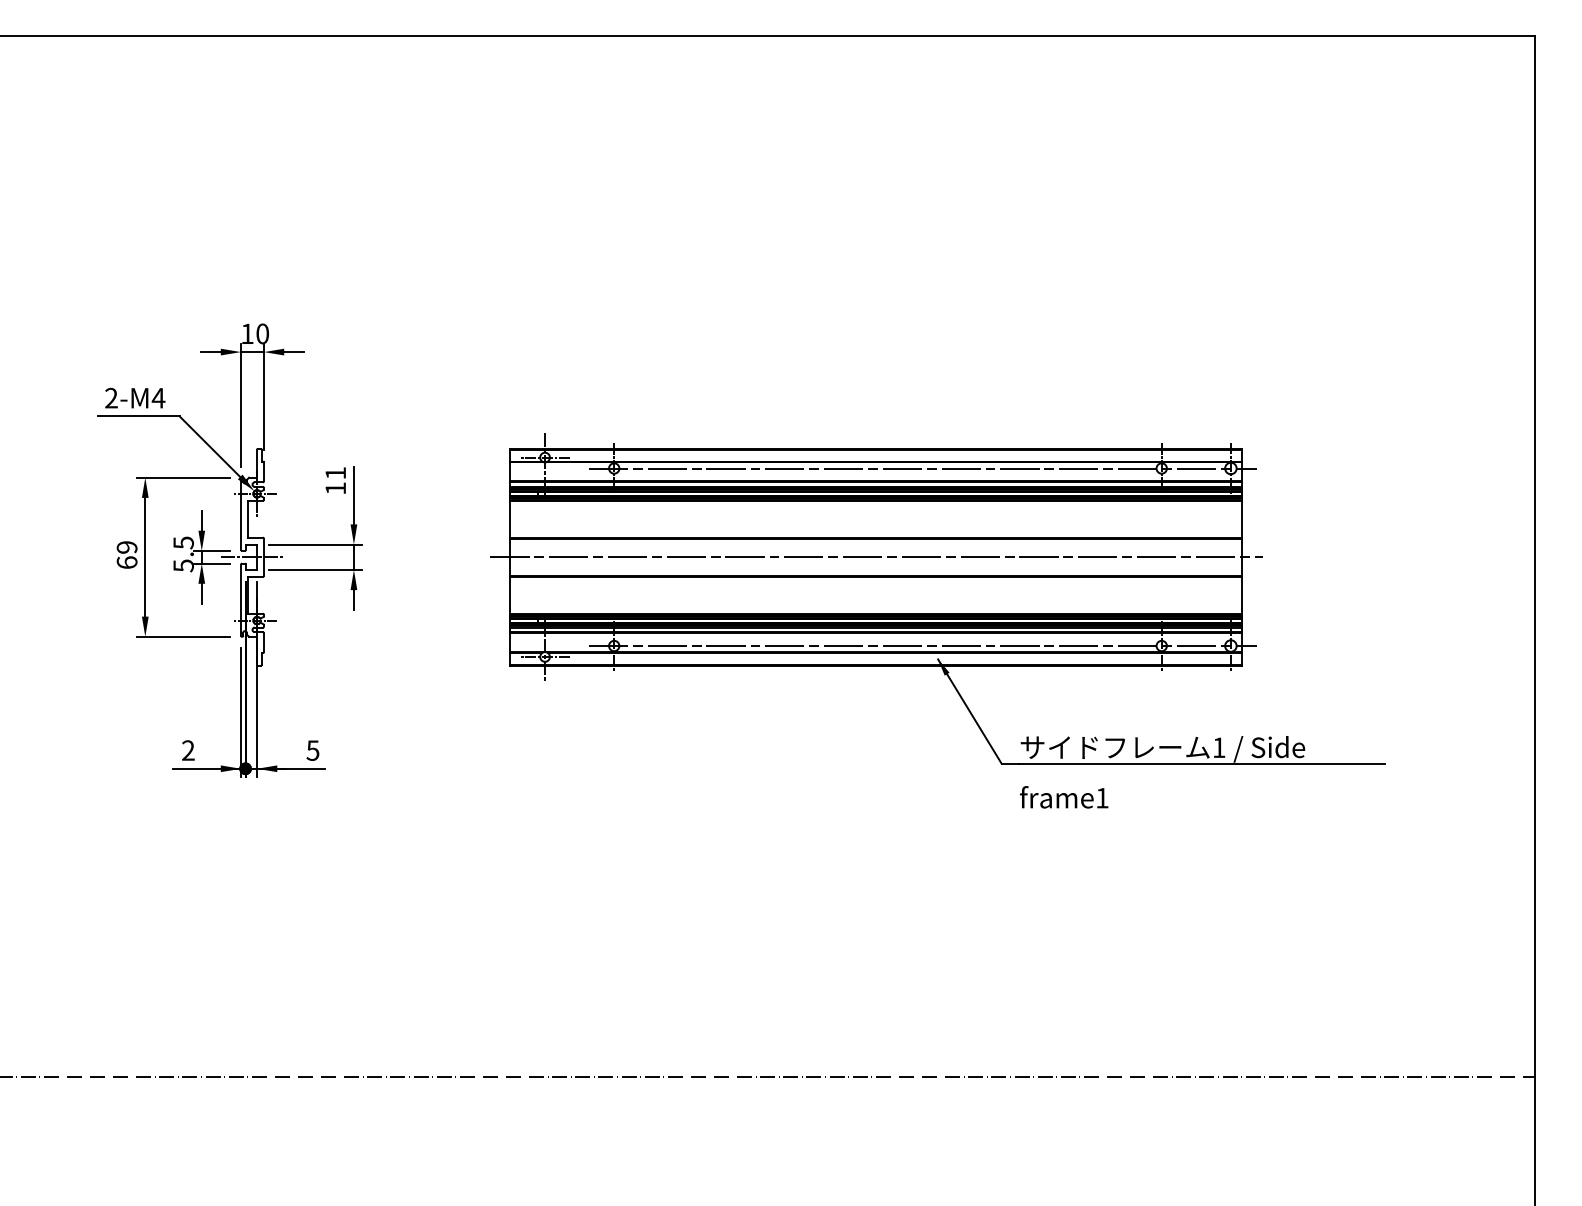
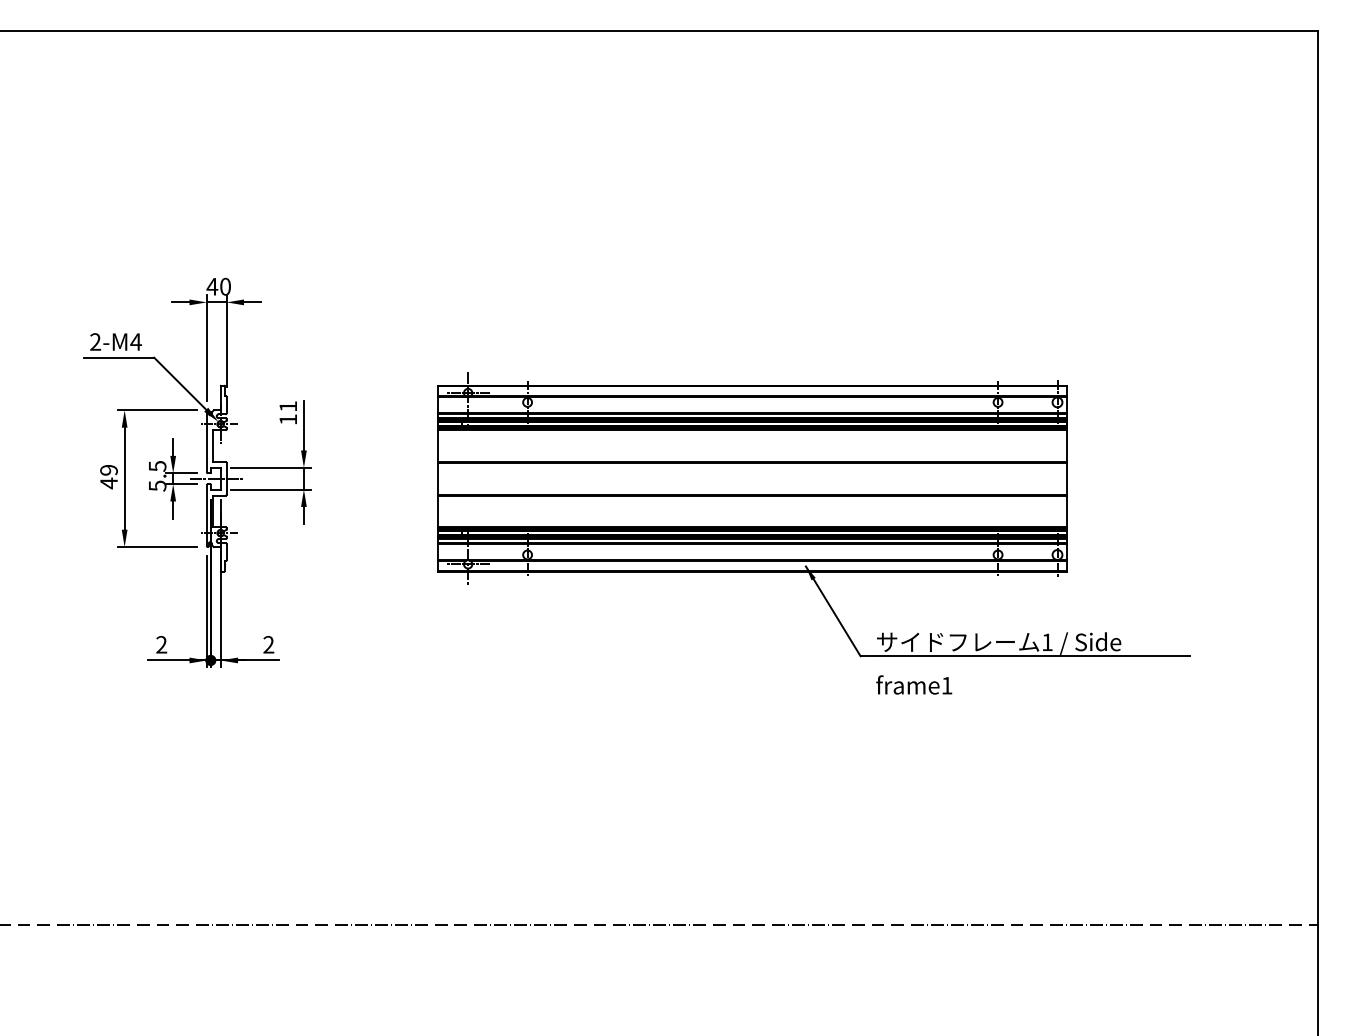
text: (247, 333) -> (212, 286), 10 -> 40
line: (922, 468) -> (792, 402), removed
line: (876, 557) -> (752, 478), removed
text: (126, 562) -> (108, 483), 69 -> 49
line: (922, 646) -> (792, 555), removed
text: (312, 750) -> (268, 644), 5 -> 2

